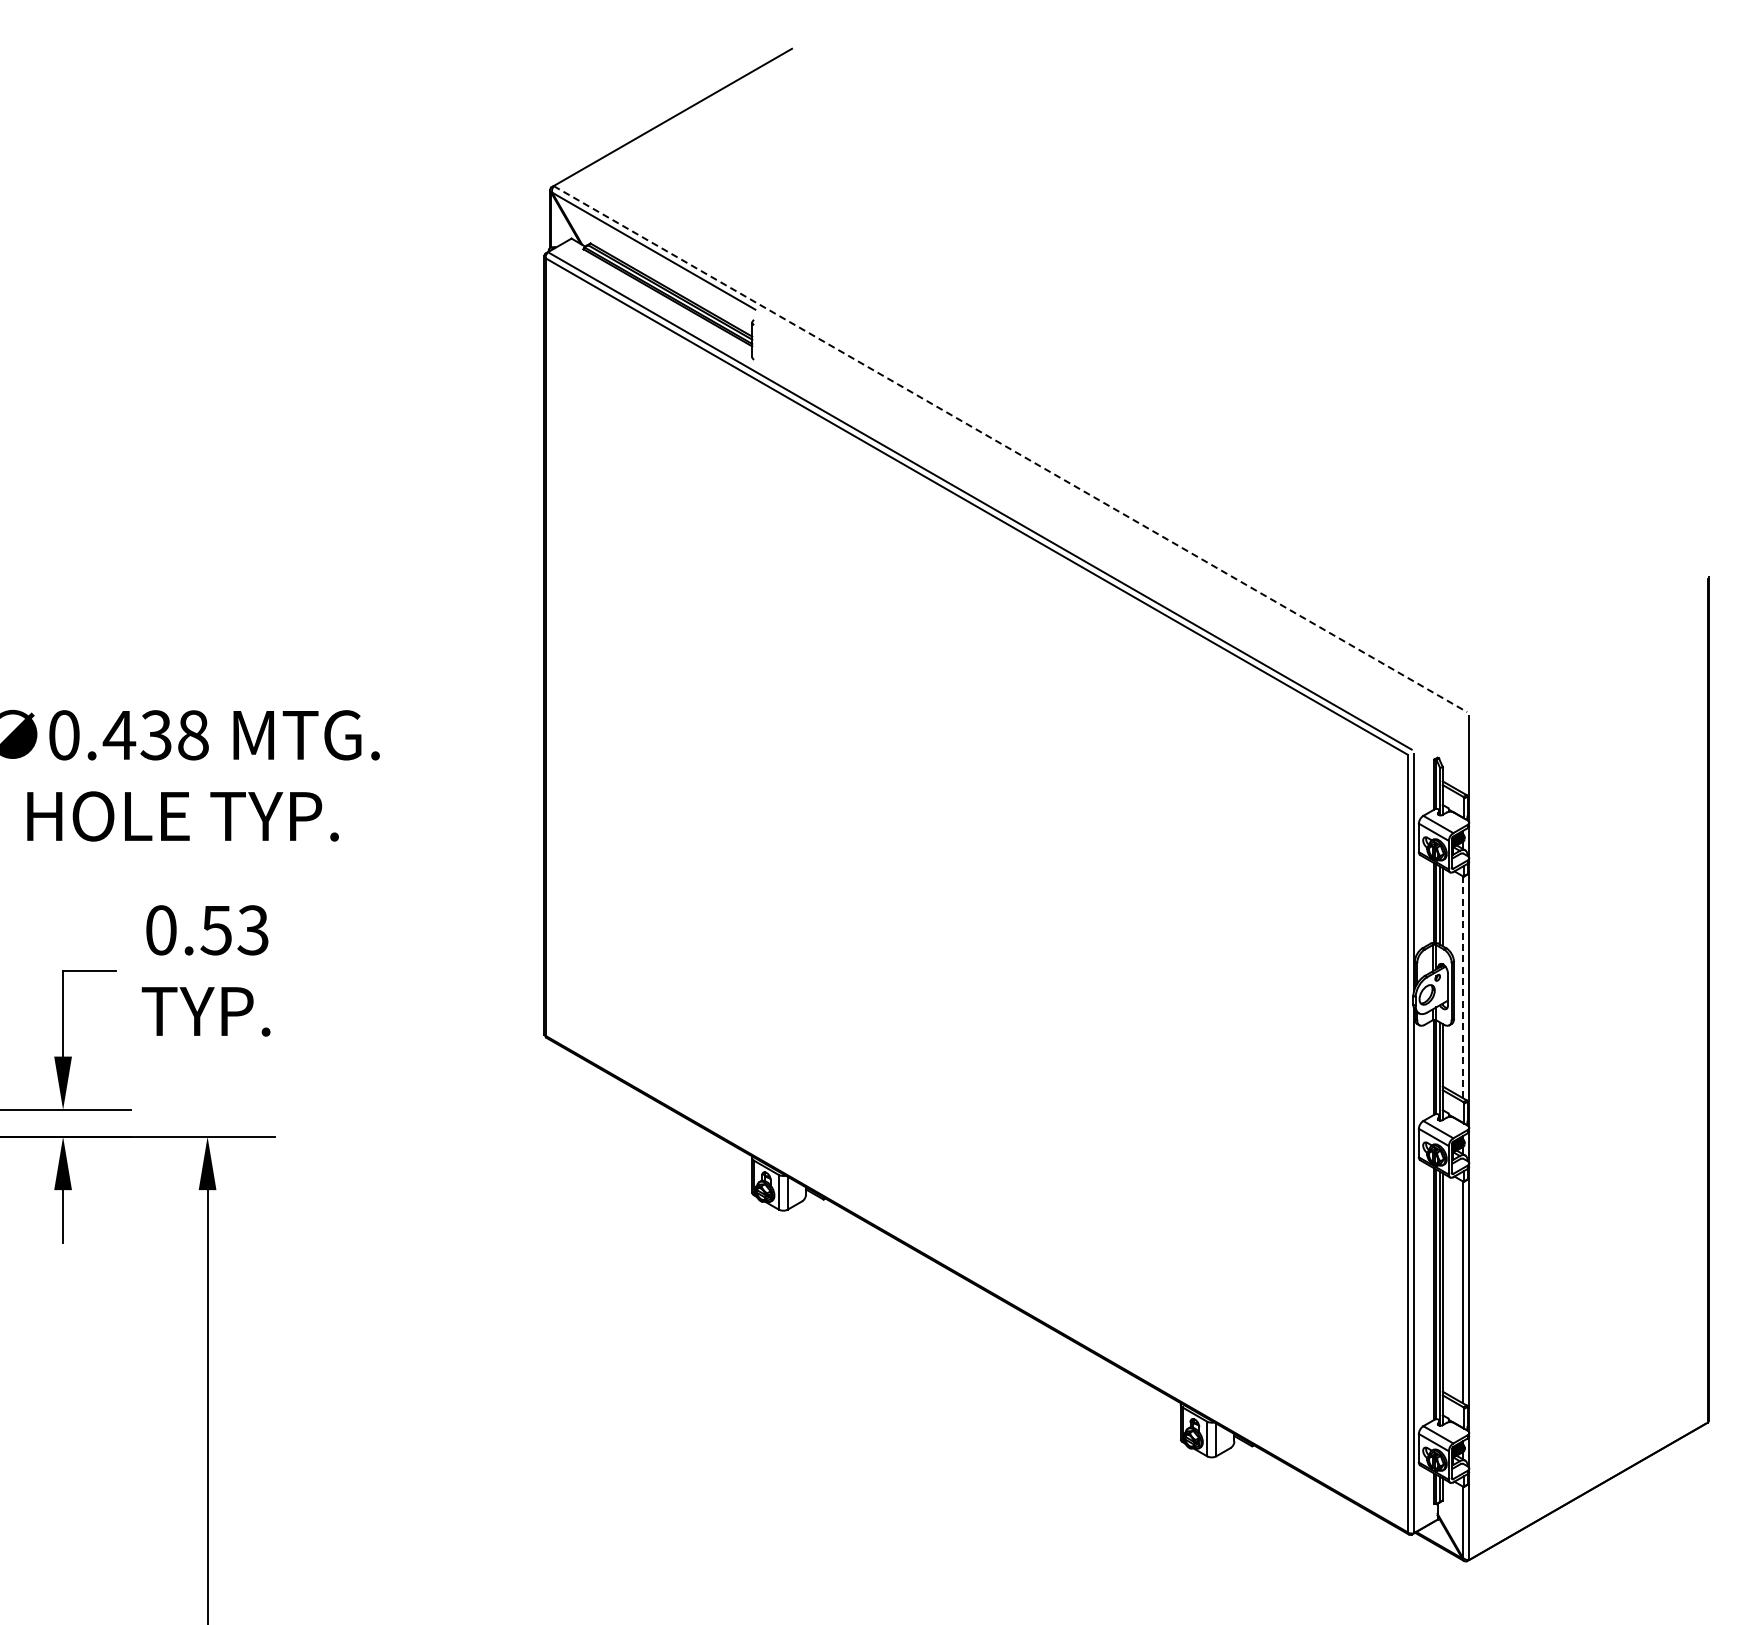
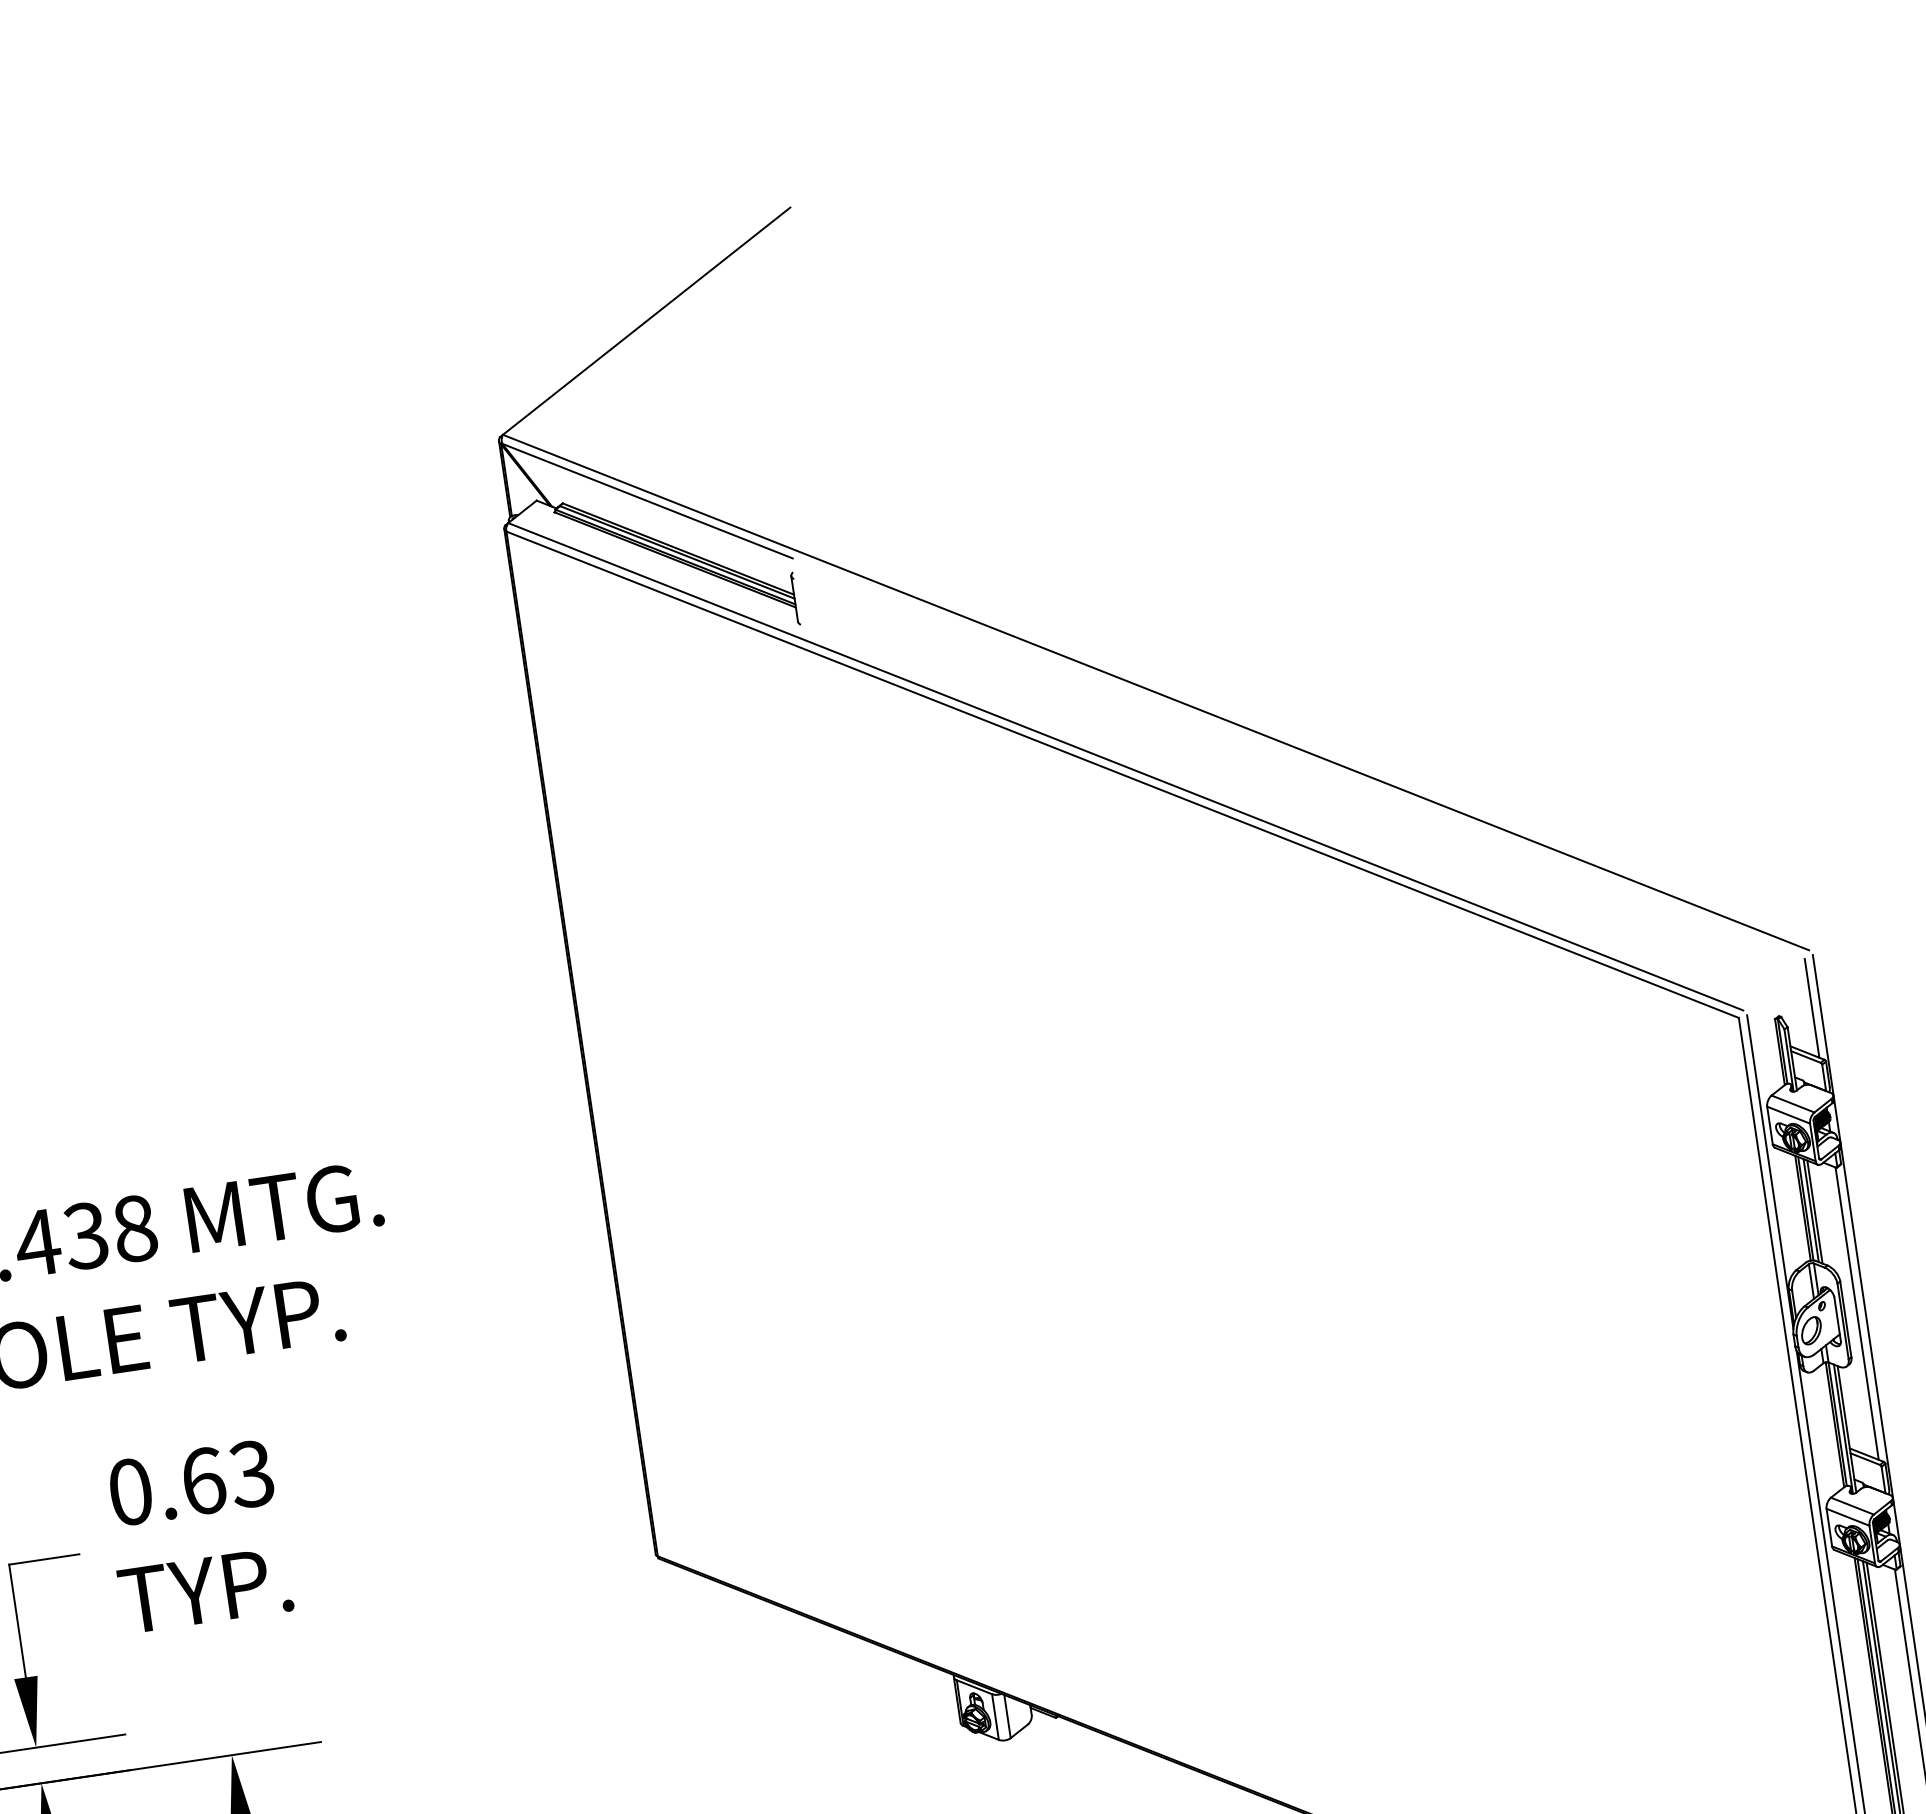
line: (1010, 449) -> (1156, 693), dashed -> solid
line: (1462, 755) -> (1811, 1008), added
text: (216, 930) -> (203, 1481), 0.53 -> 0.63
line: (1462, 987) -> (1856, 1314), dashed -> solid

